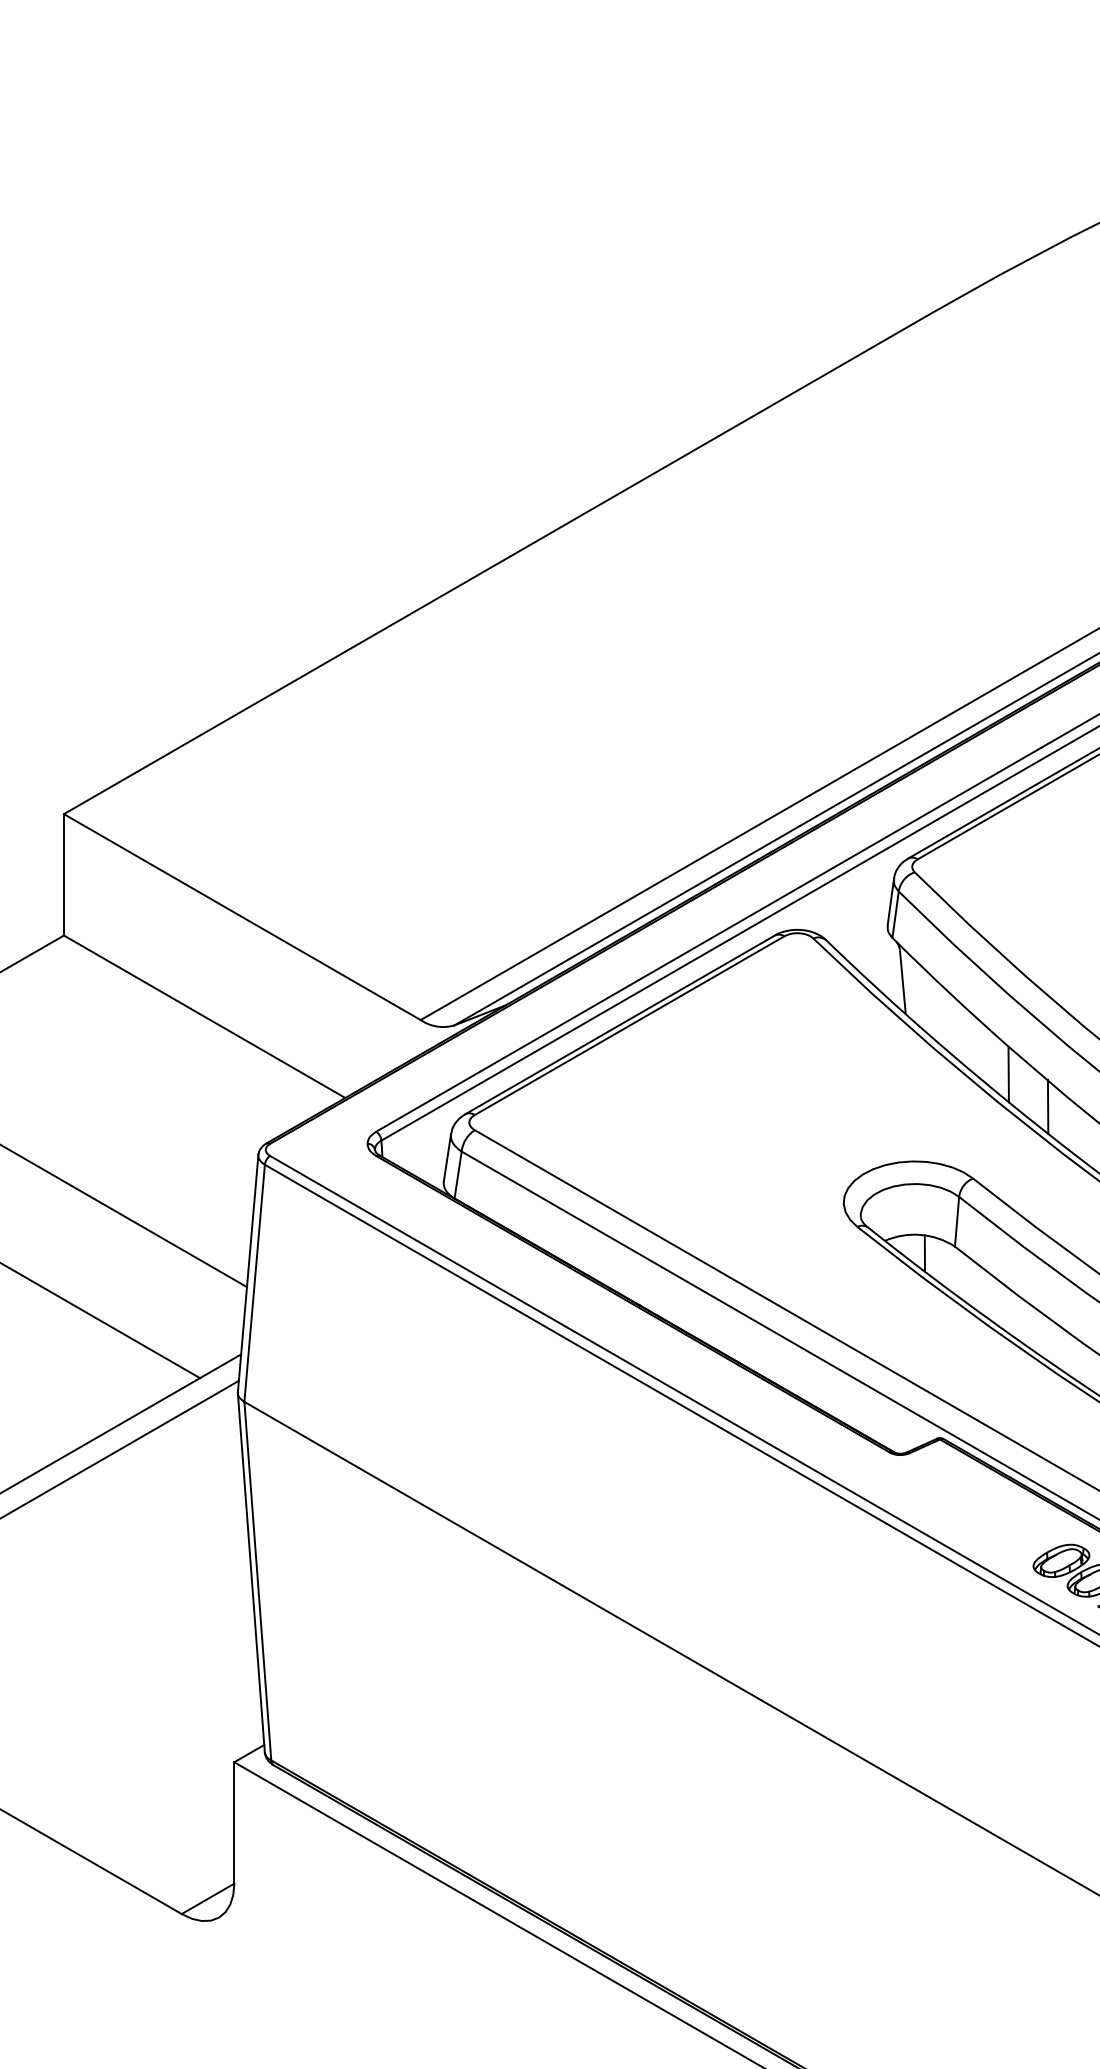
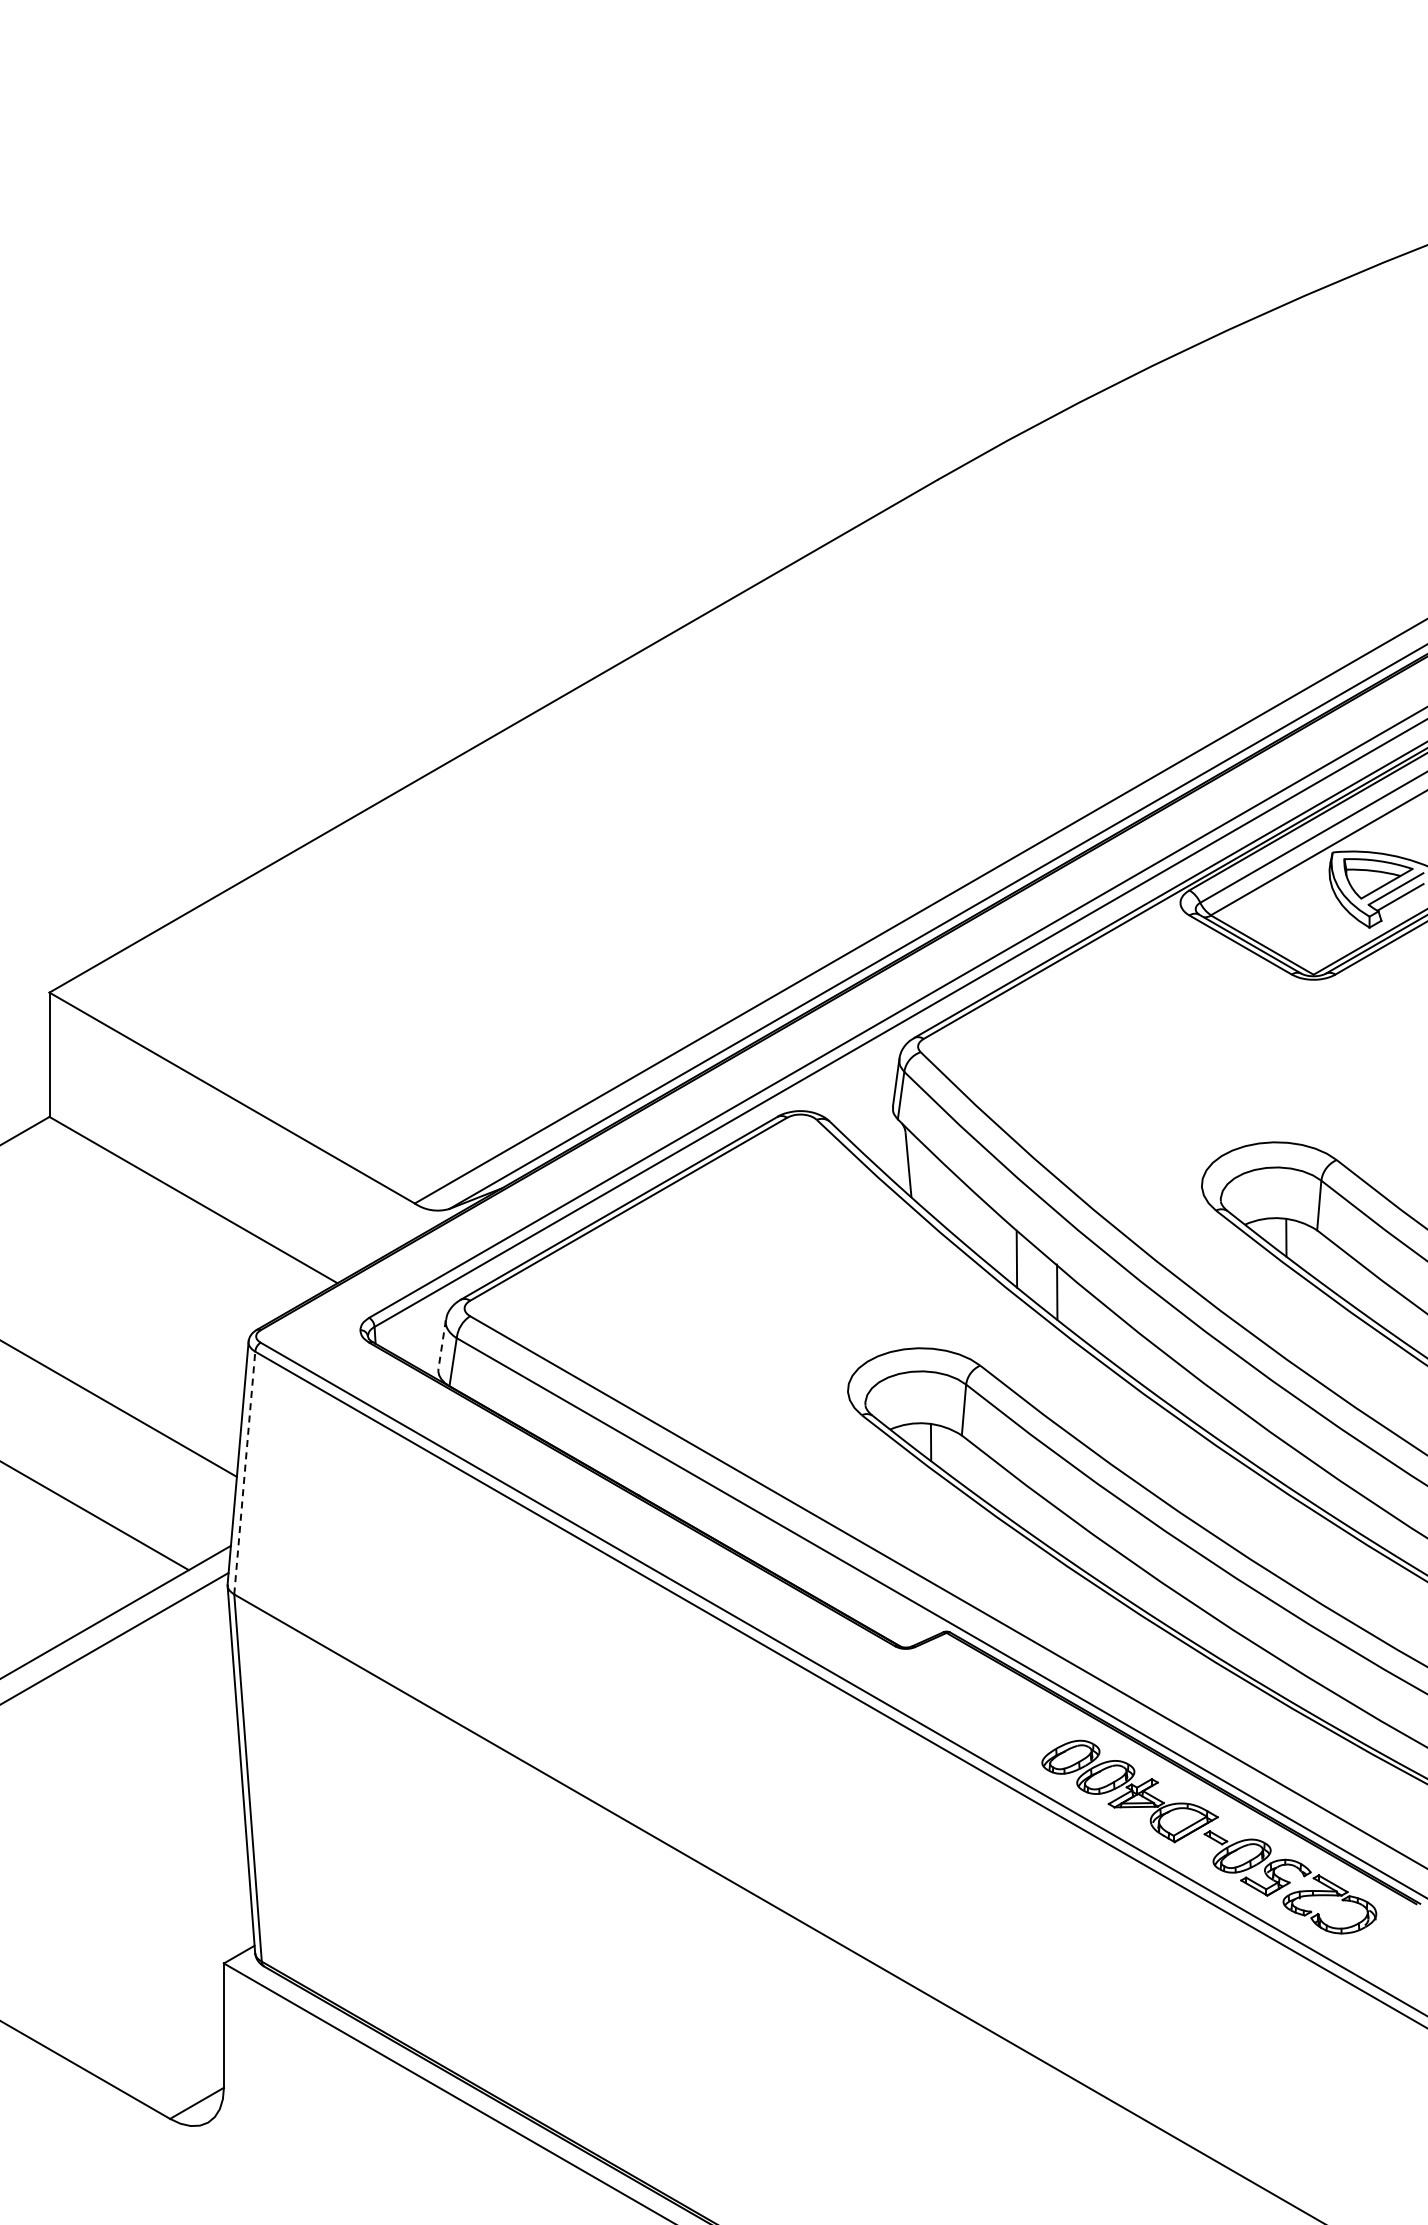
line: (447, 1157) -> (442, 1344), solid -> dashed
line: (254, 1283) -> (244, 1473), solid -> dashed

